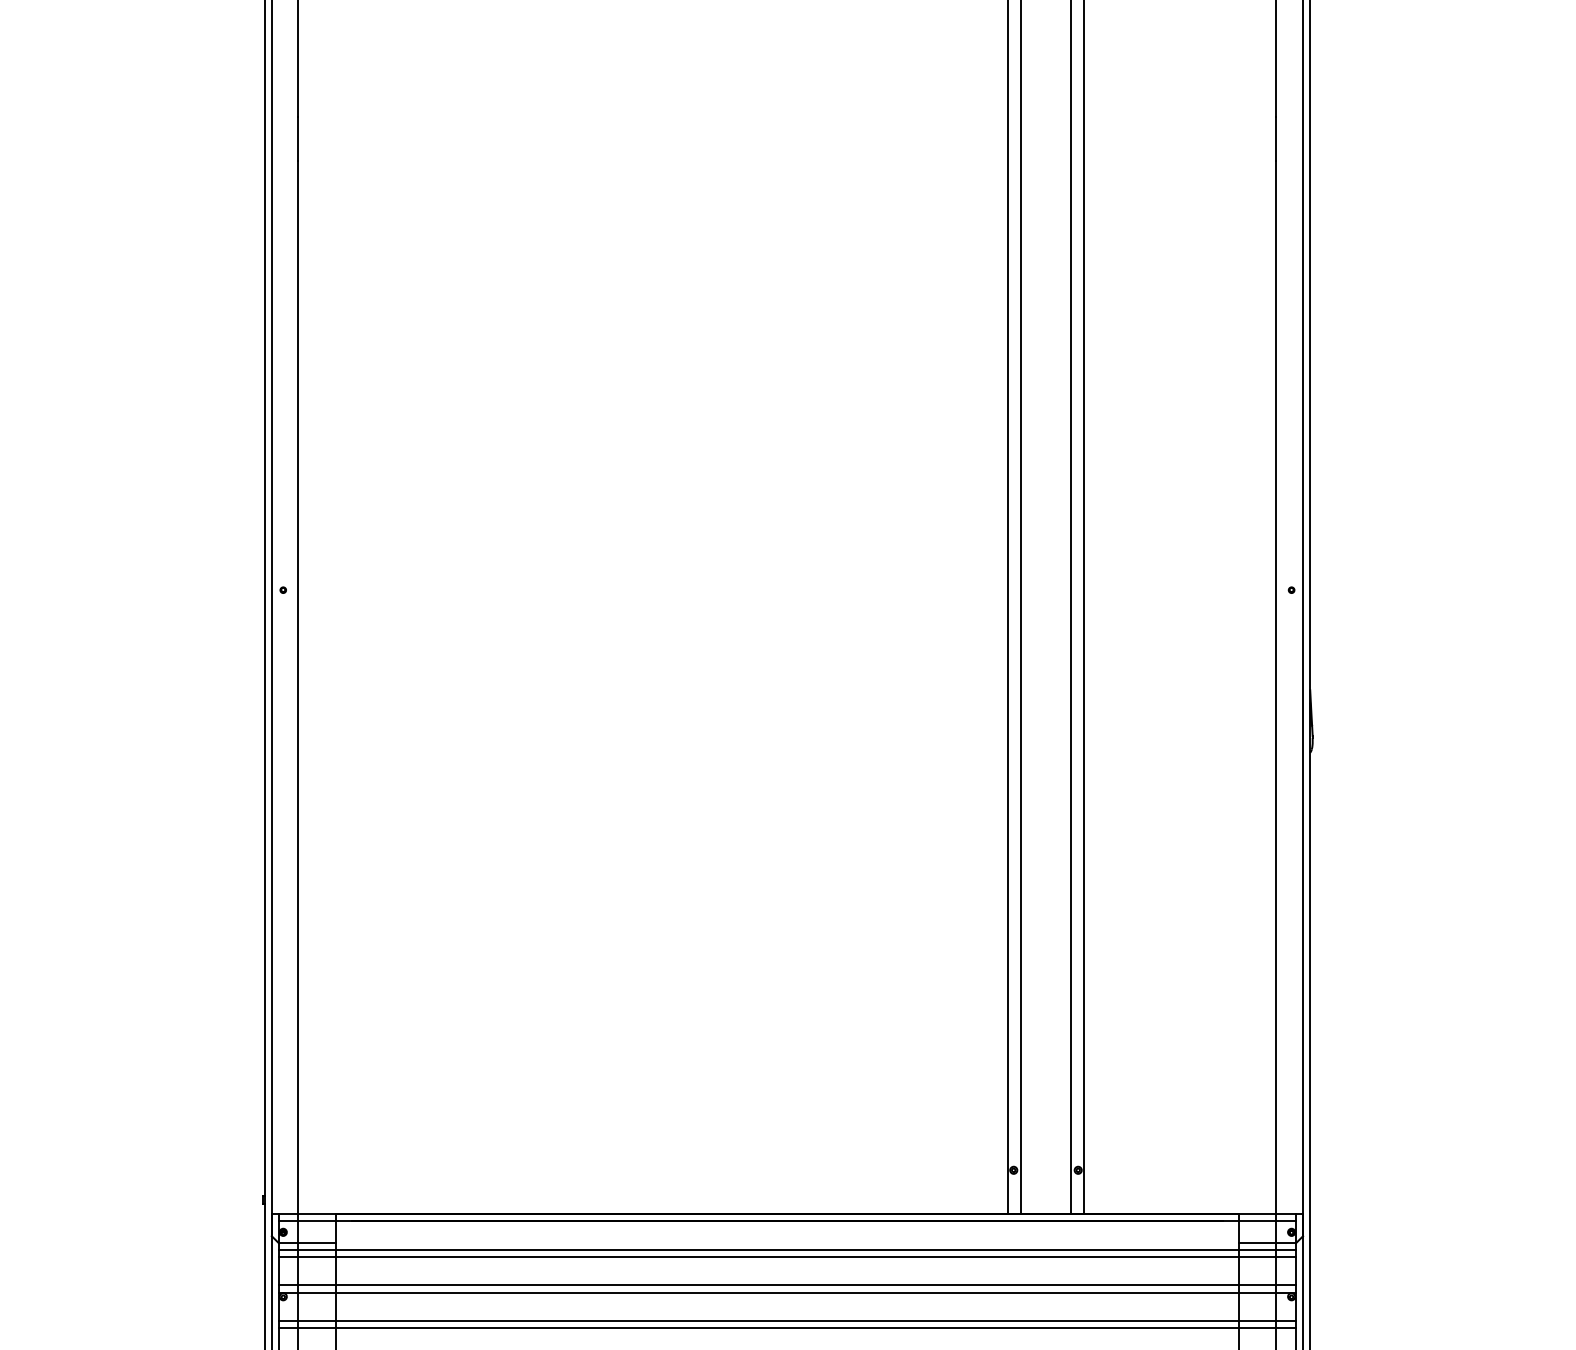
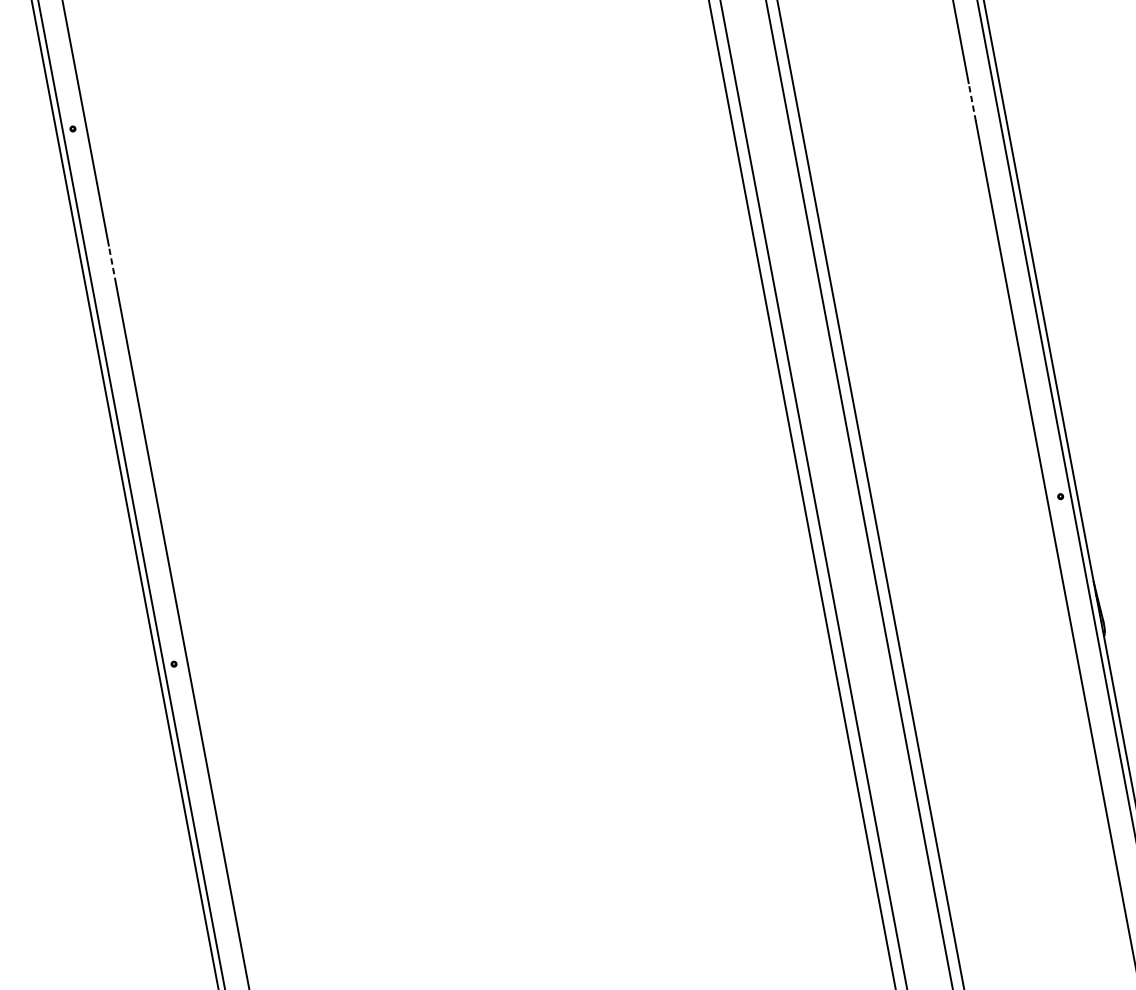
line: (298, 138) -> (112, 264), solid -> dashed
line: (1276, 138) -> (972, 102), solid -> dashed

